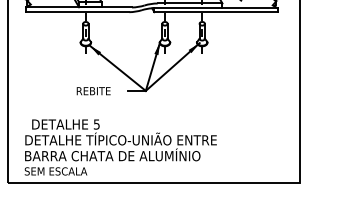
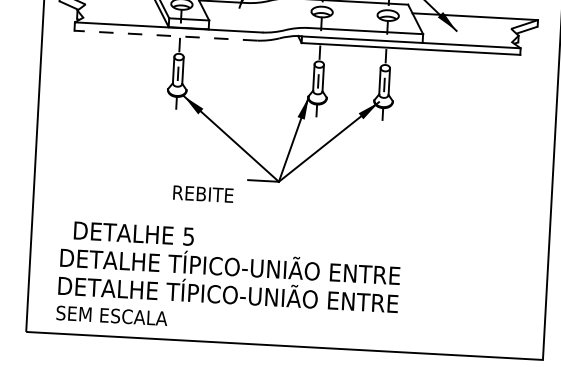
line: (77, 12) -> (165, 36), solid -> dashed
text: (93, 91) -> (202, 194), moved
text: (121, 154) -> (229, 292), BARRA CHATA DE ALUMÍNIO -> DETALHE TÍPICO-UNIÃO ENTRE

